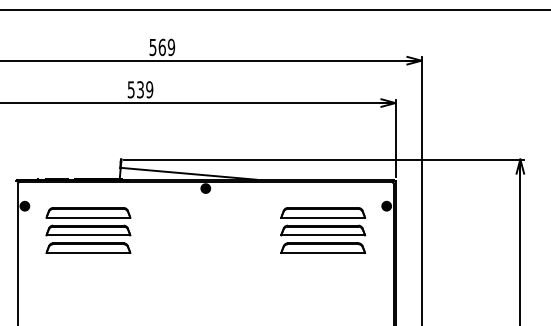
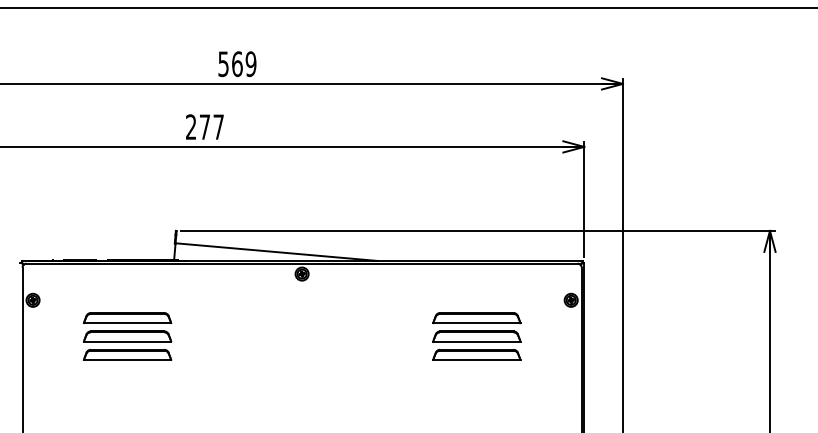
text: (140, 89) -> (204, 126), 539 -> 277
part: (88, 230) -> (127, 336), size x0.7
part: (323, 230) -> (477, 336), size x0.7

